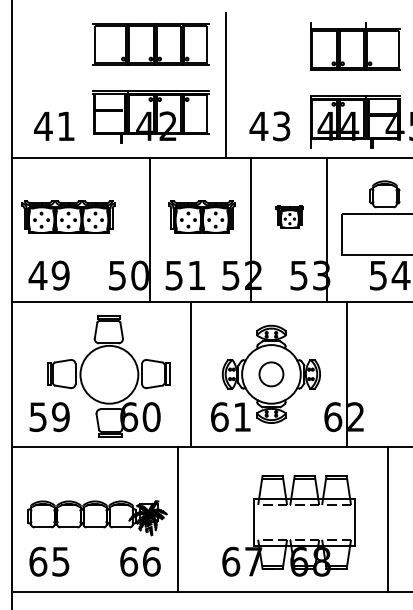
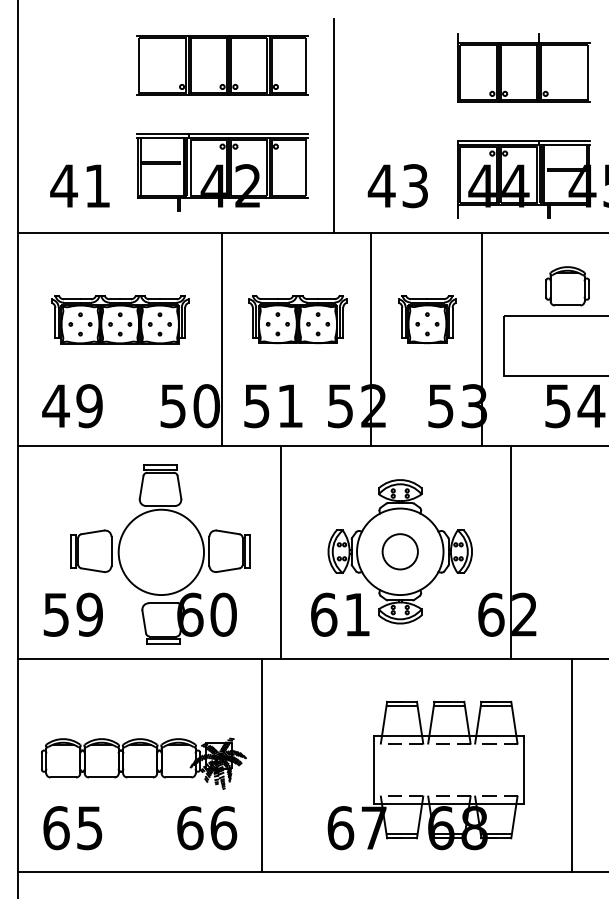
part: (68, 216) -> (120, 319), moved
part: (289, 216) -> (426, 319), size x1.43

